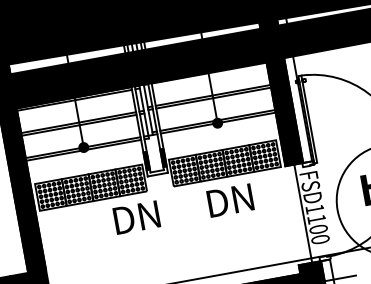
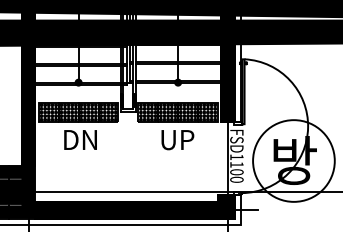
text: (230, 201) -> (177, 140), DN -> UP
text: (136, 216) -> (80, 139), moved

